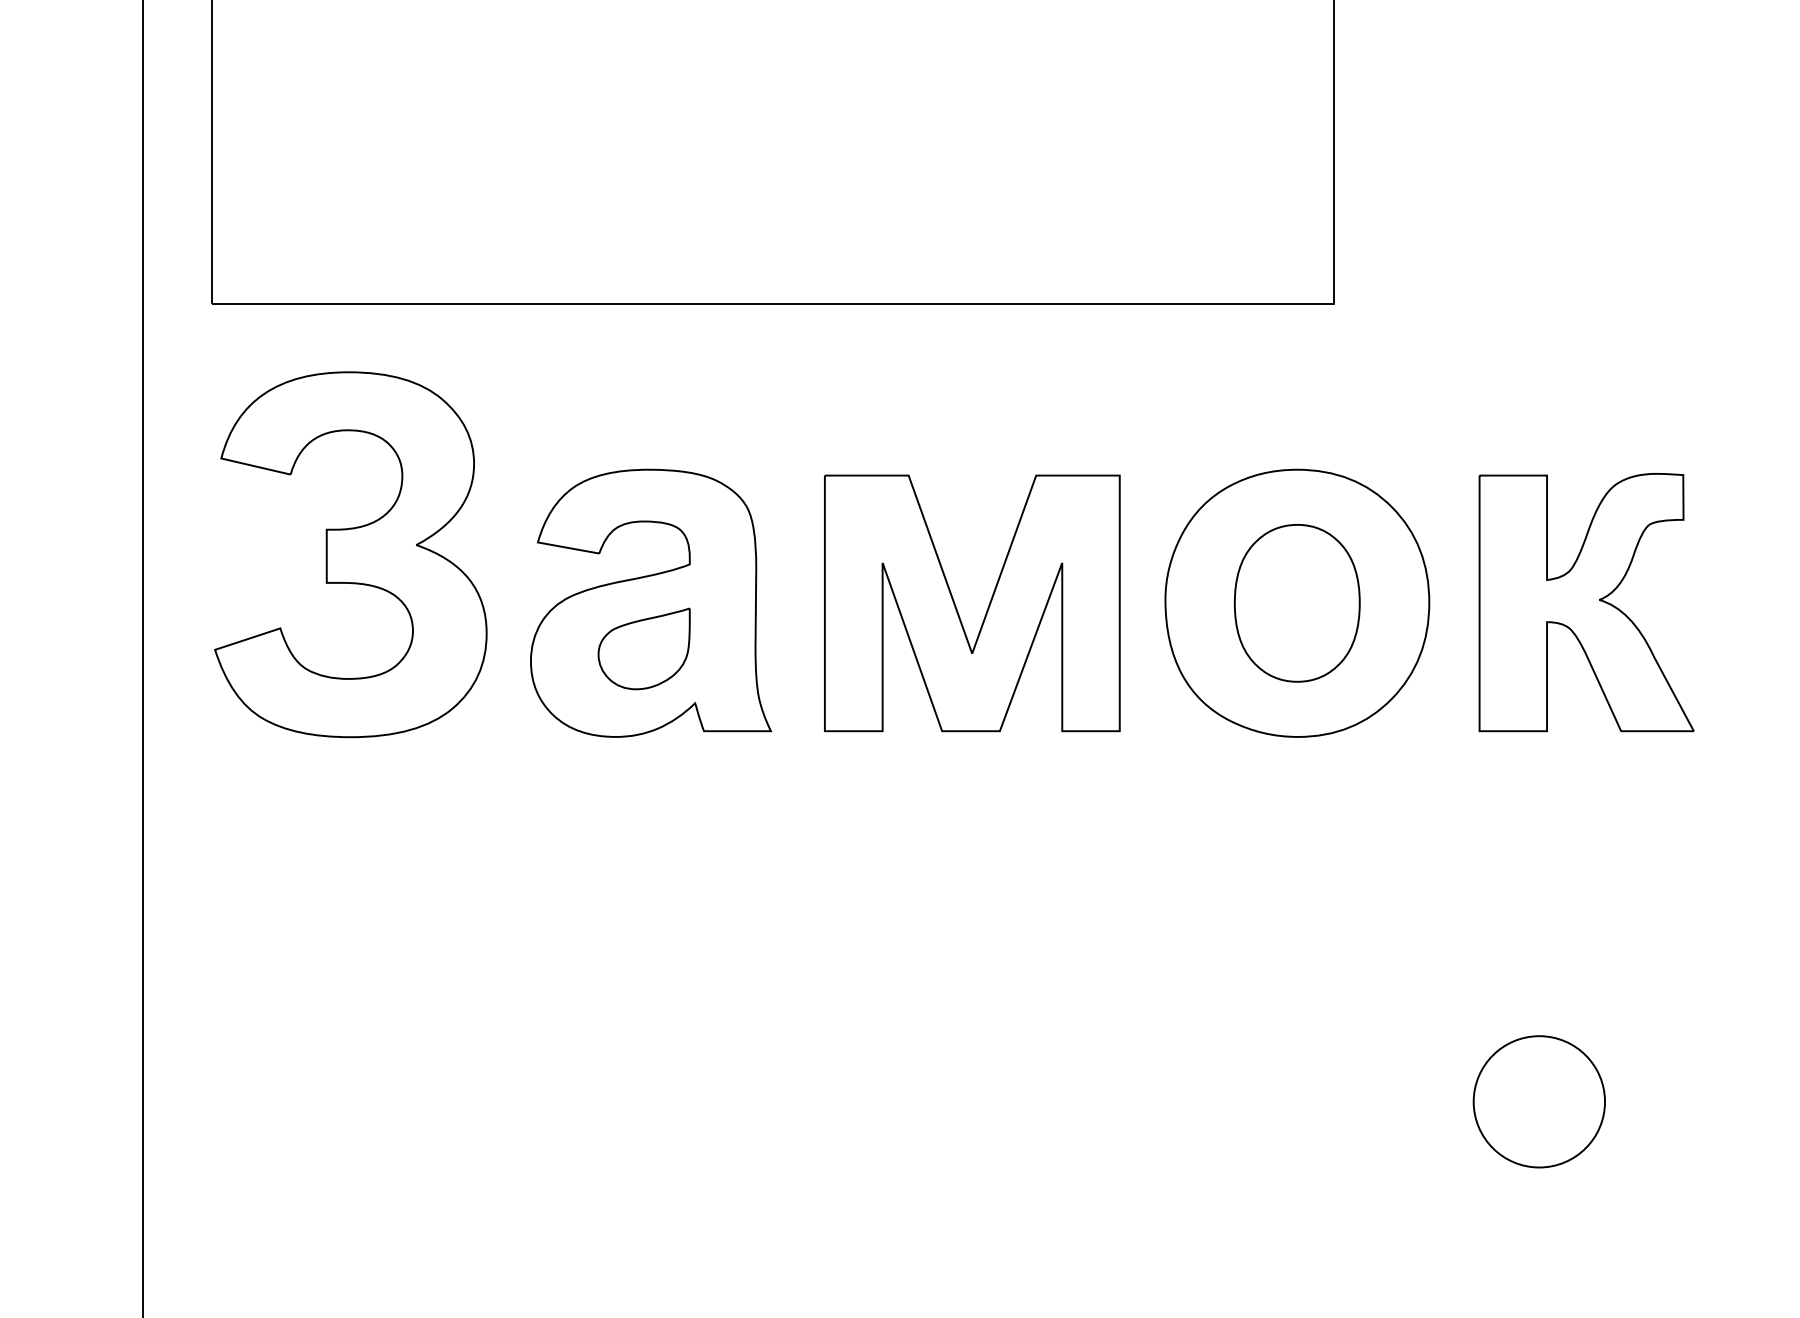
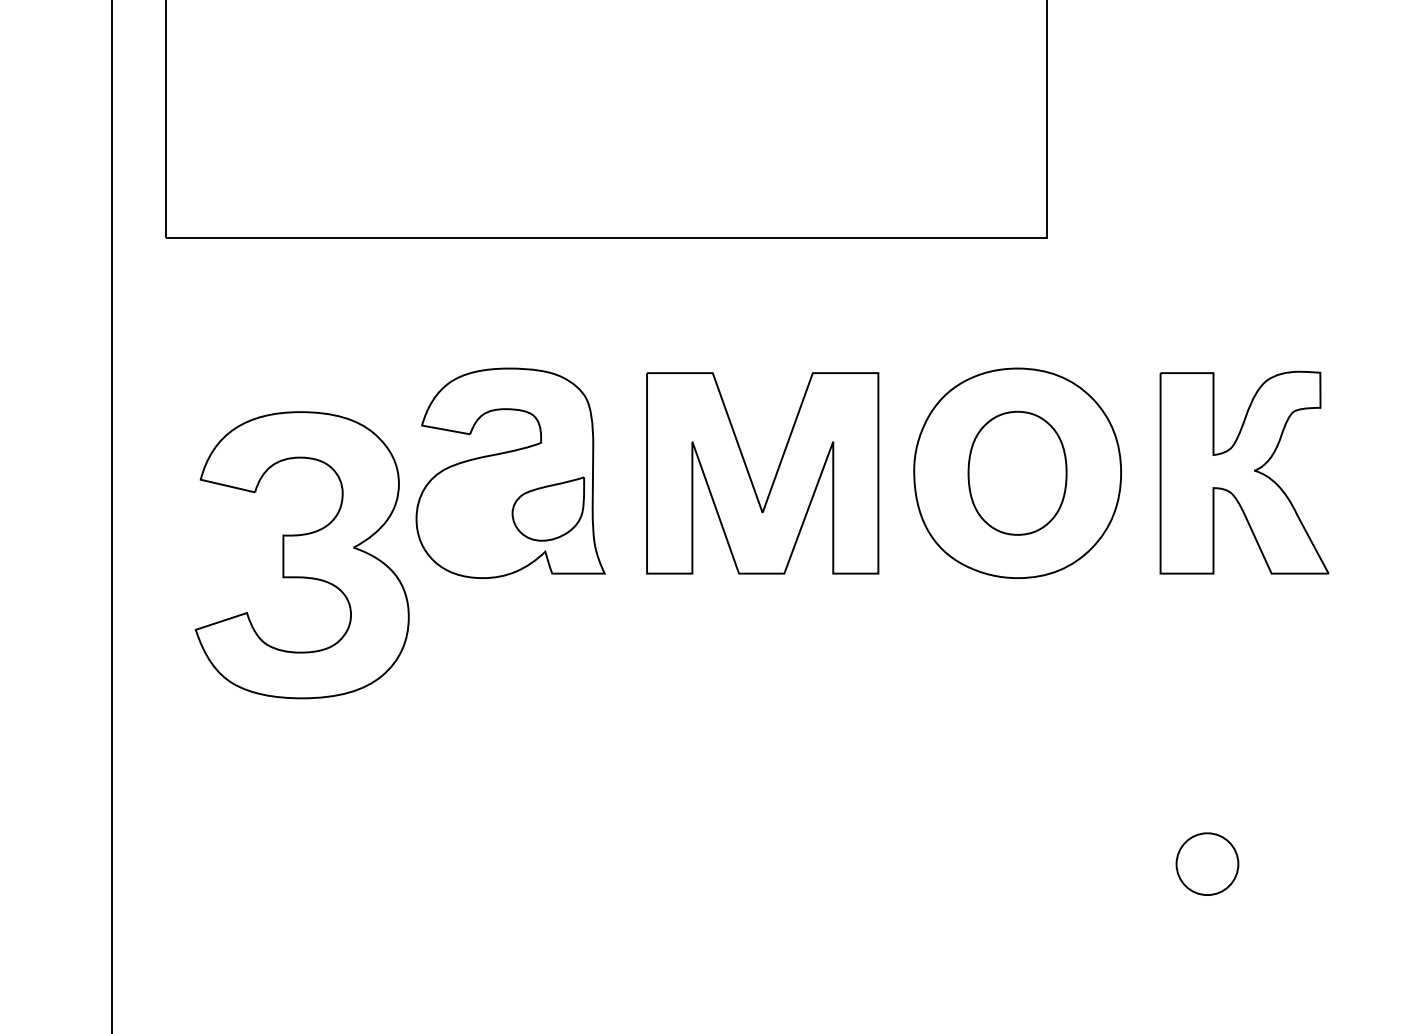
part: (349, 555) -> (301, 555), moved
part: (643, 648) -> (547, 508), moved
part: (1539, 1100) -> (1207, 863), size x0.6

